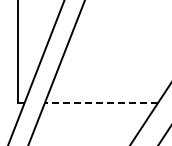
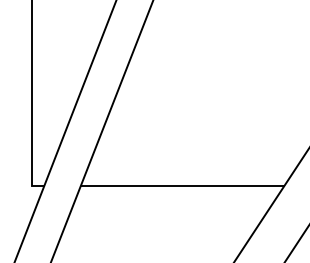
line: (101, 103) -> (182, 186), dashed -> solid

